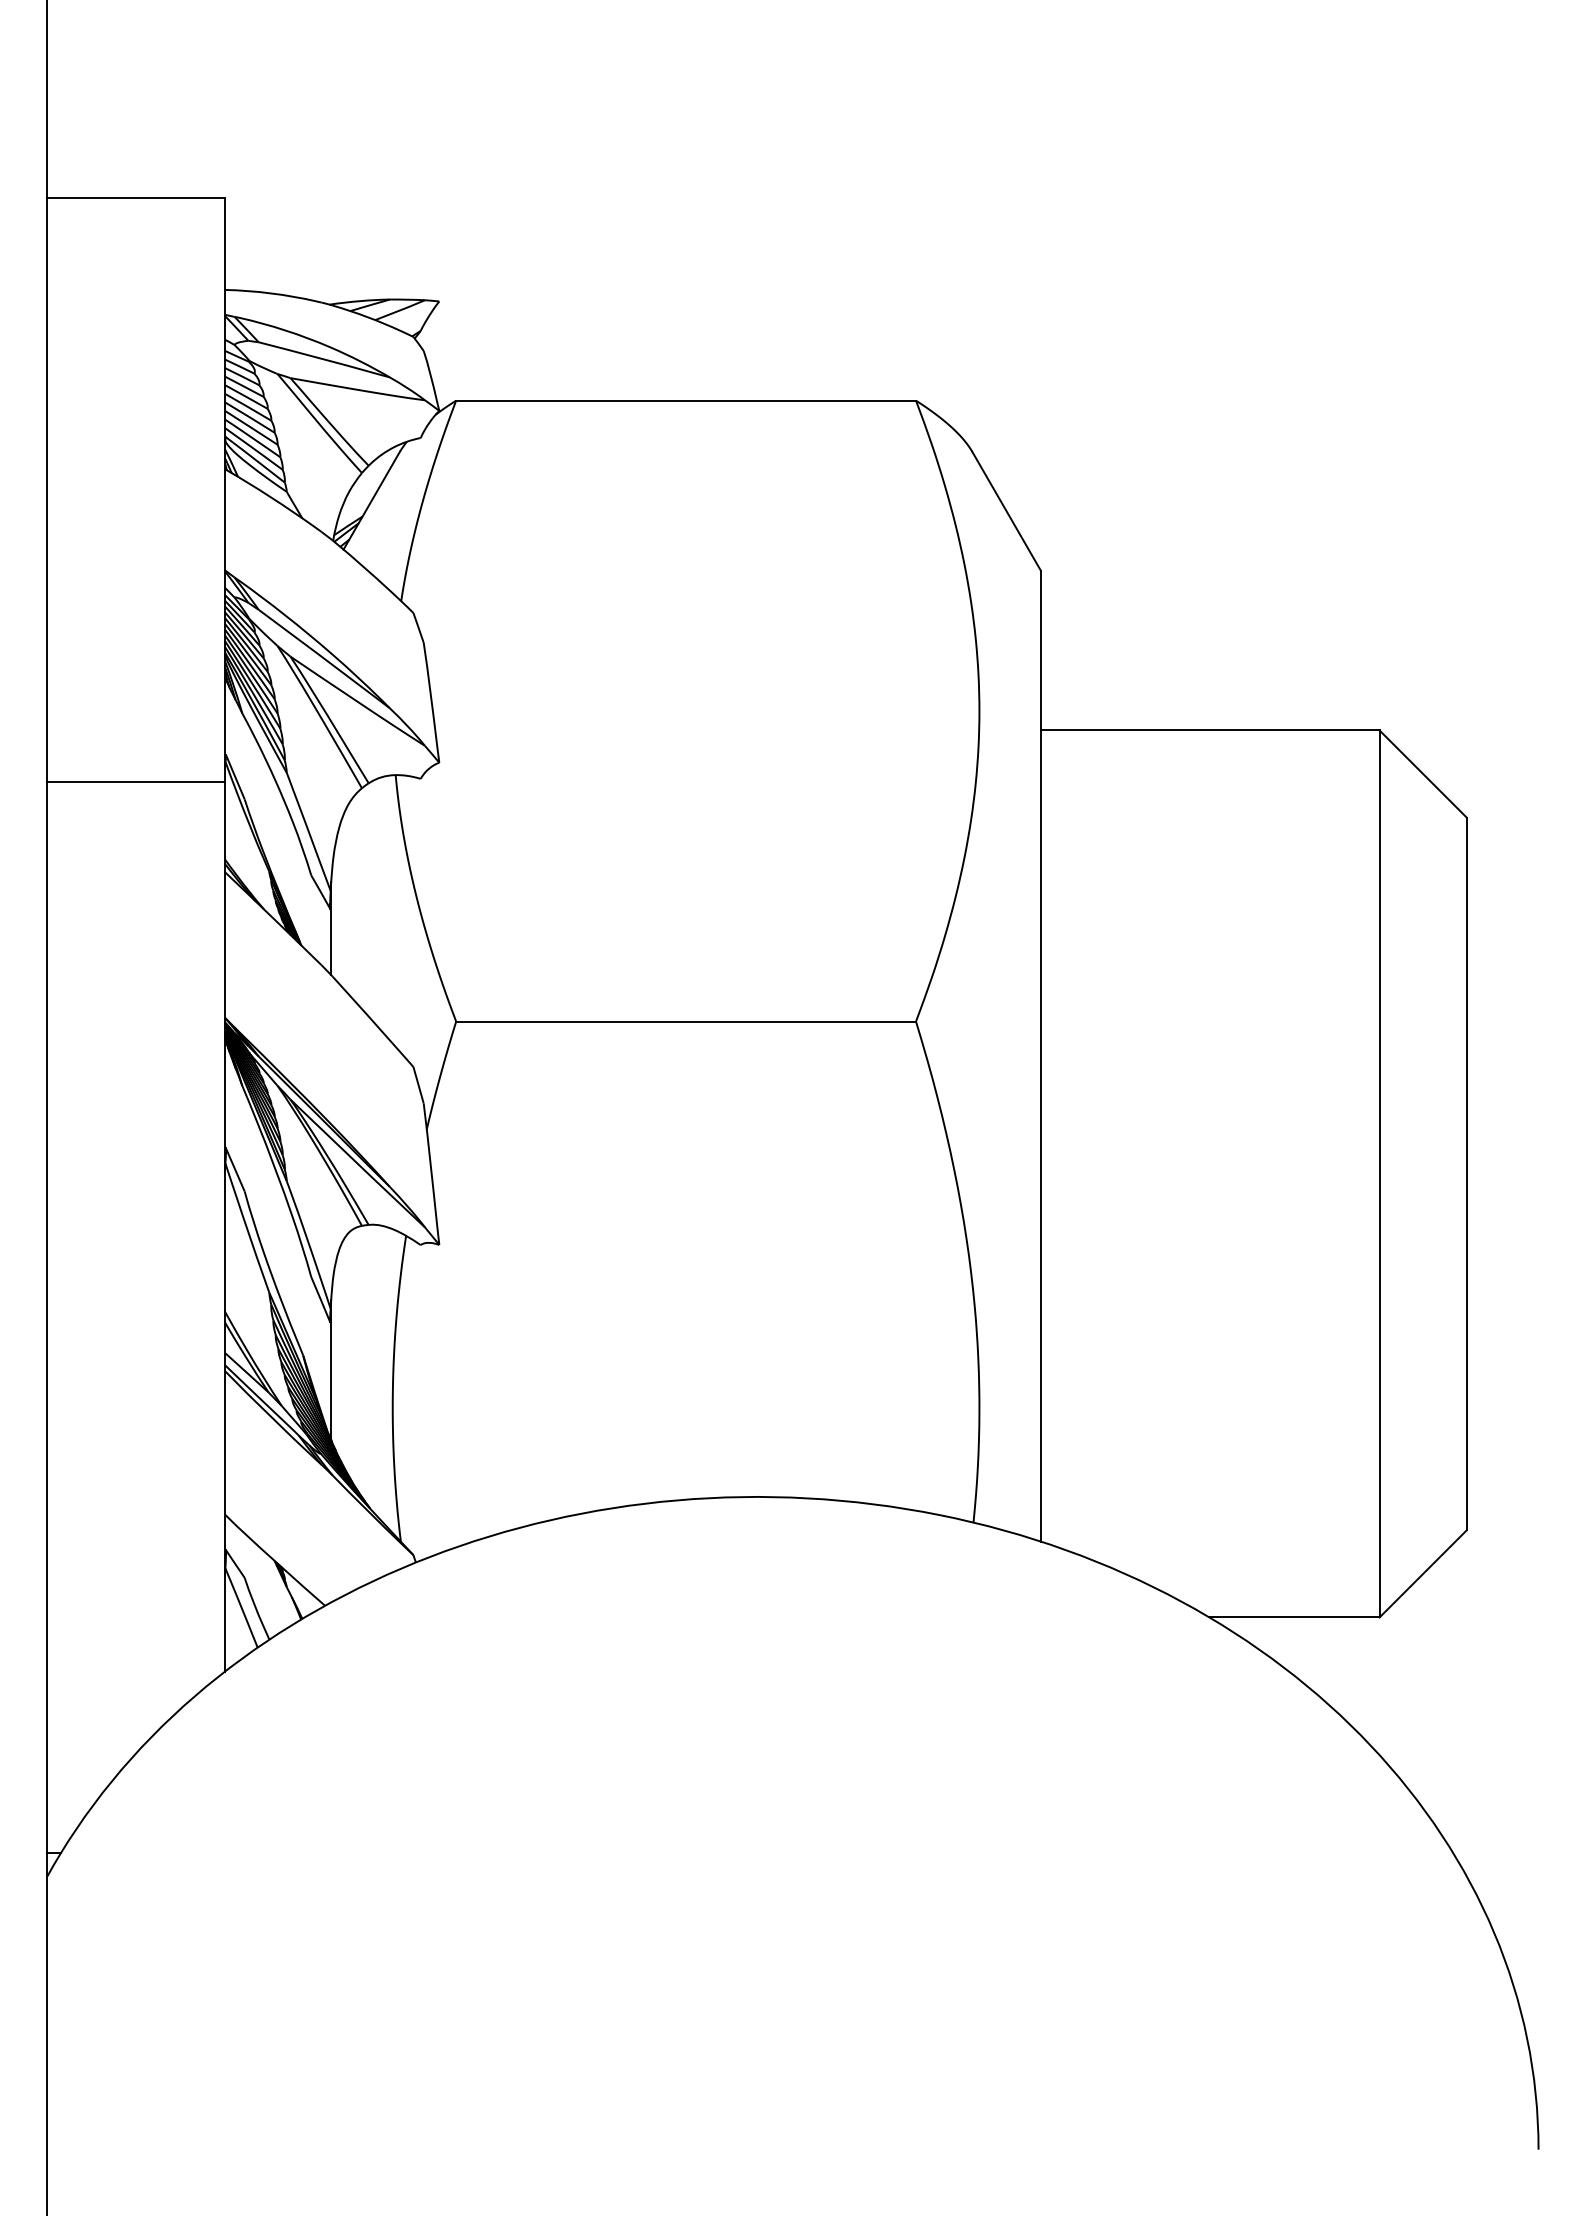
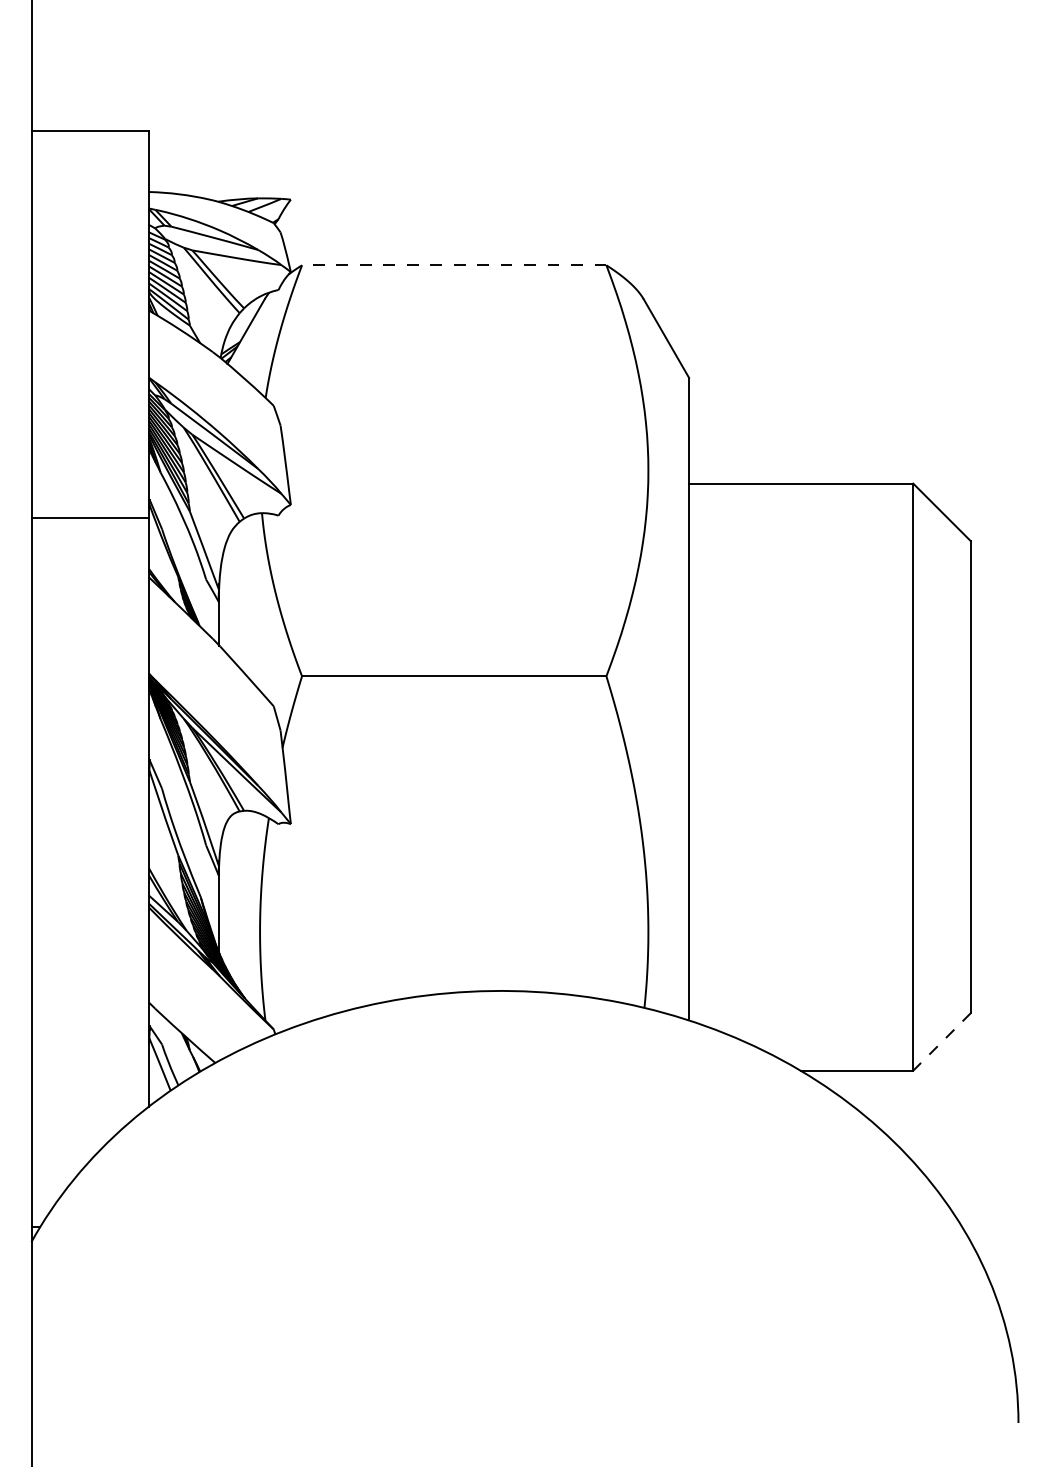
line: (684, 400) -> (453, 265), solid -> dashed
line: (1423, 1573) -> (942, 1041), solid -> dashed

